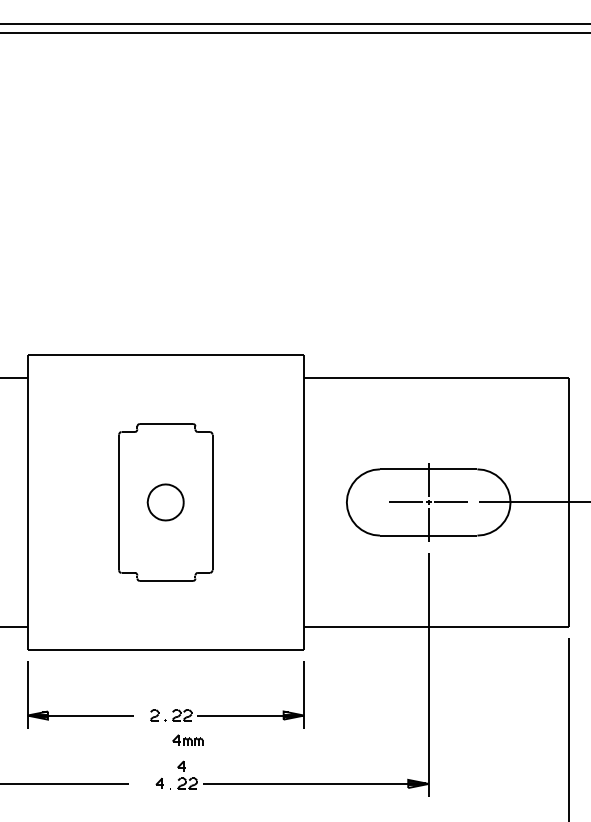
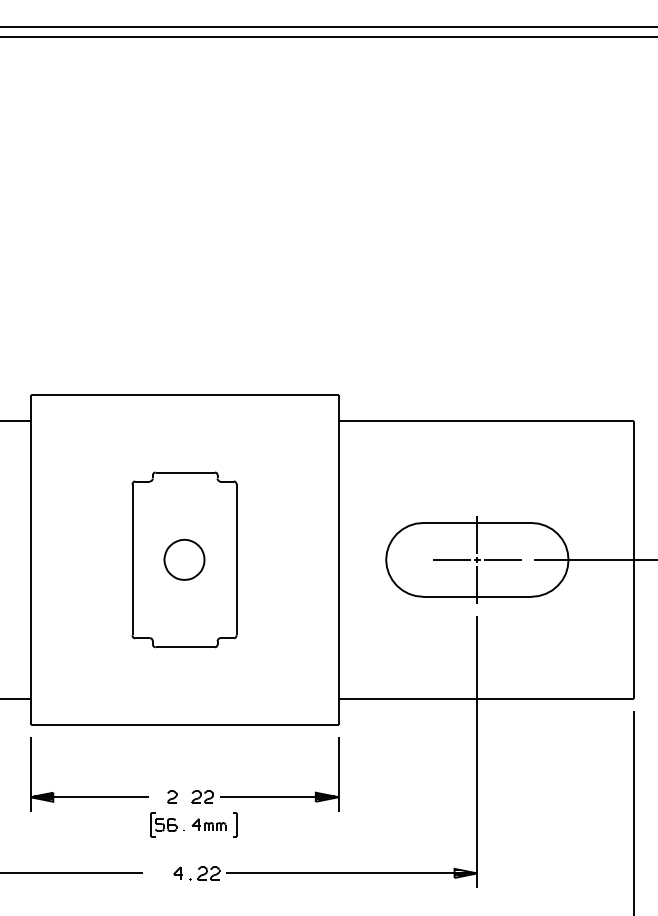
part: (150, 740) -> (167, 824), added
part: (211, 740) -> (235, 824), added
part: (181, 766) -> (201, 853), removed

